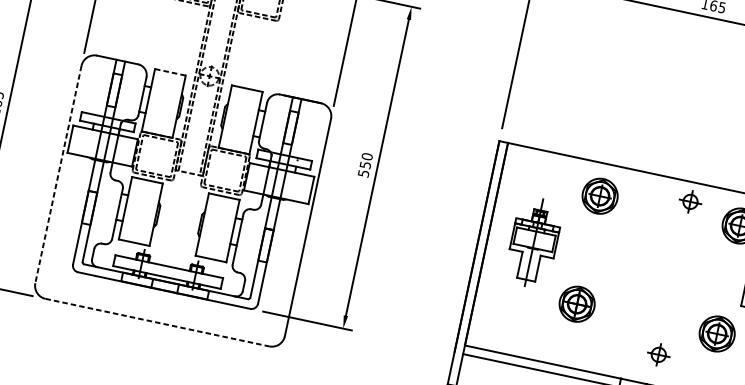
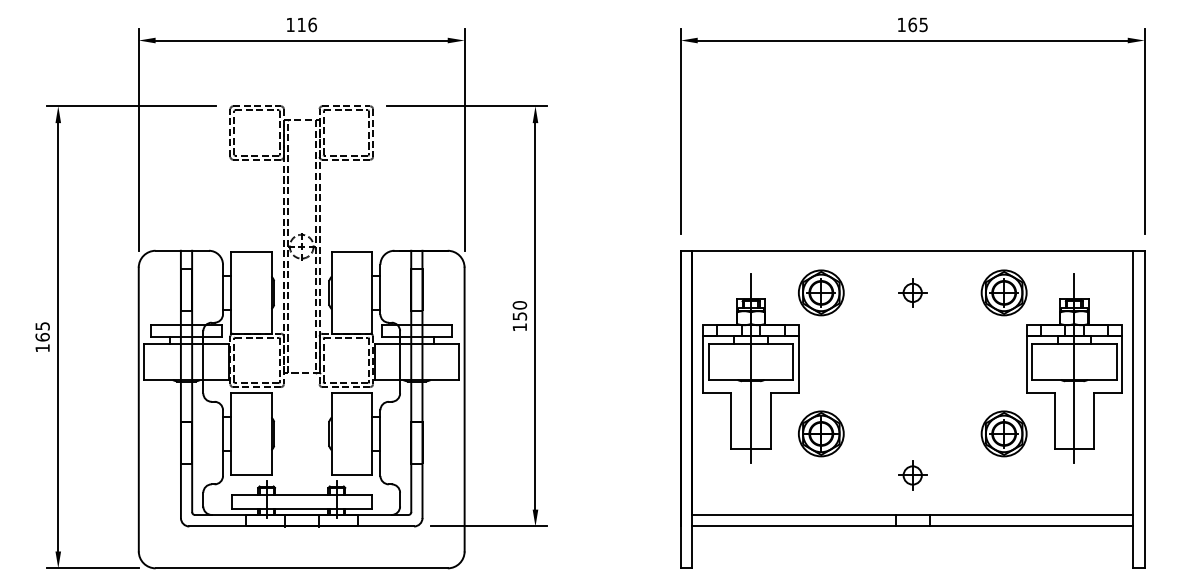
line: (171, 72) -> (252, 252), dashed -> solid
text: (363, 173) -> (519, 327), 550 -> 150
line: (58, 174) -> (138, 409), dashed -> solid
part: (690, 201) -> (912, 292), moved
part: (533, 242) -> (750, 368), size x1.67
line: (157, 322) -> (302, 568), dashed -> solid
part: (658, 354) -> (912, 475), moved

